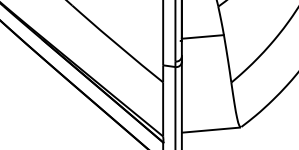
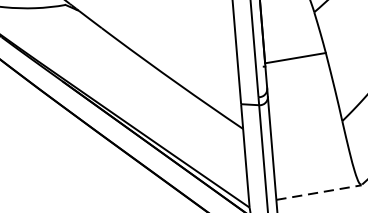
line: (212, 129) -> (320, 191), solid -> dashed

